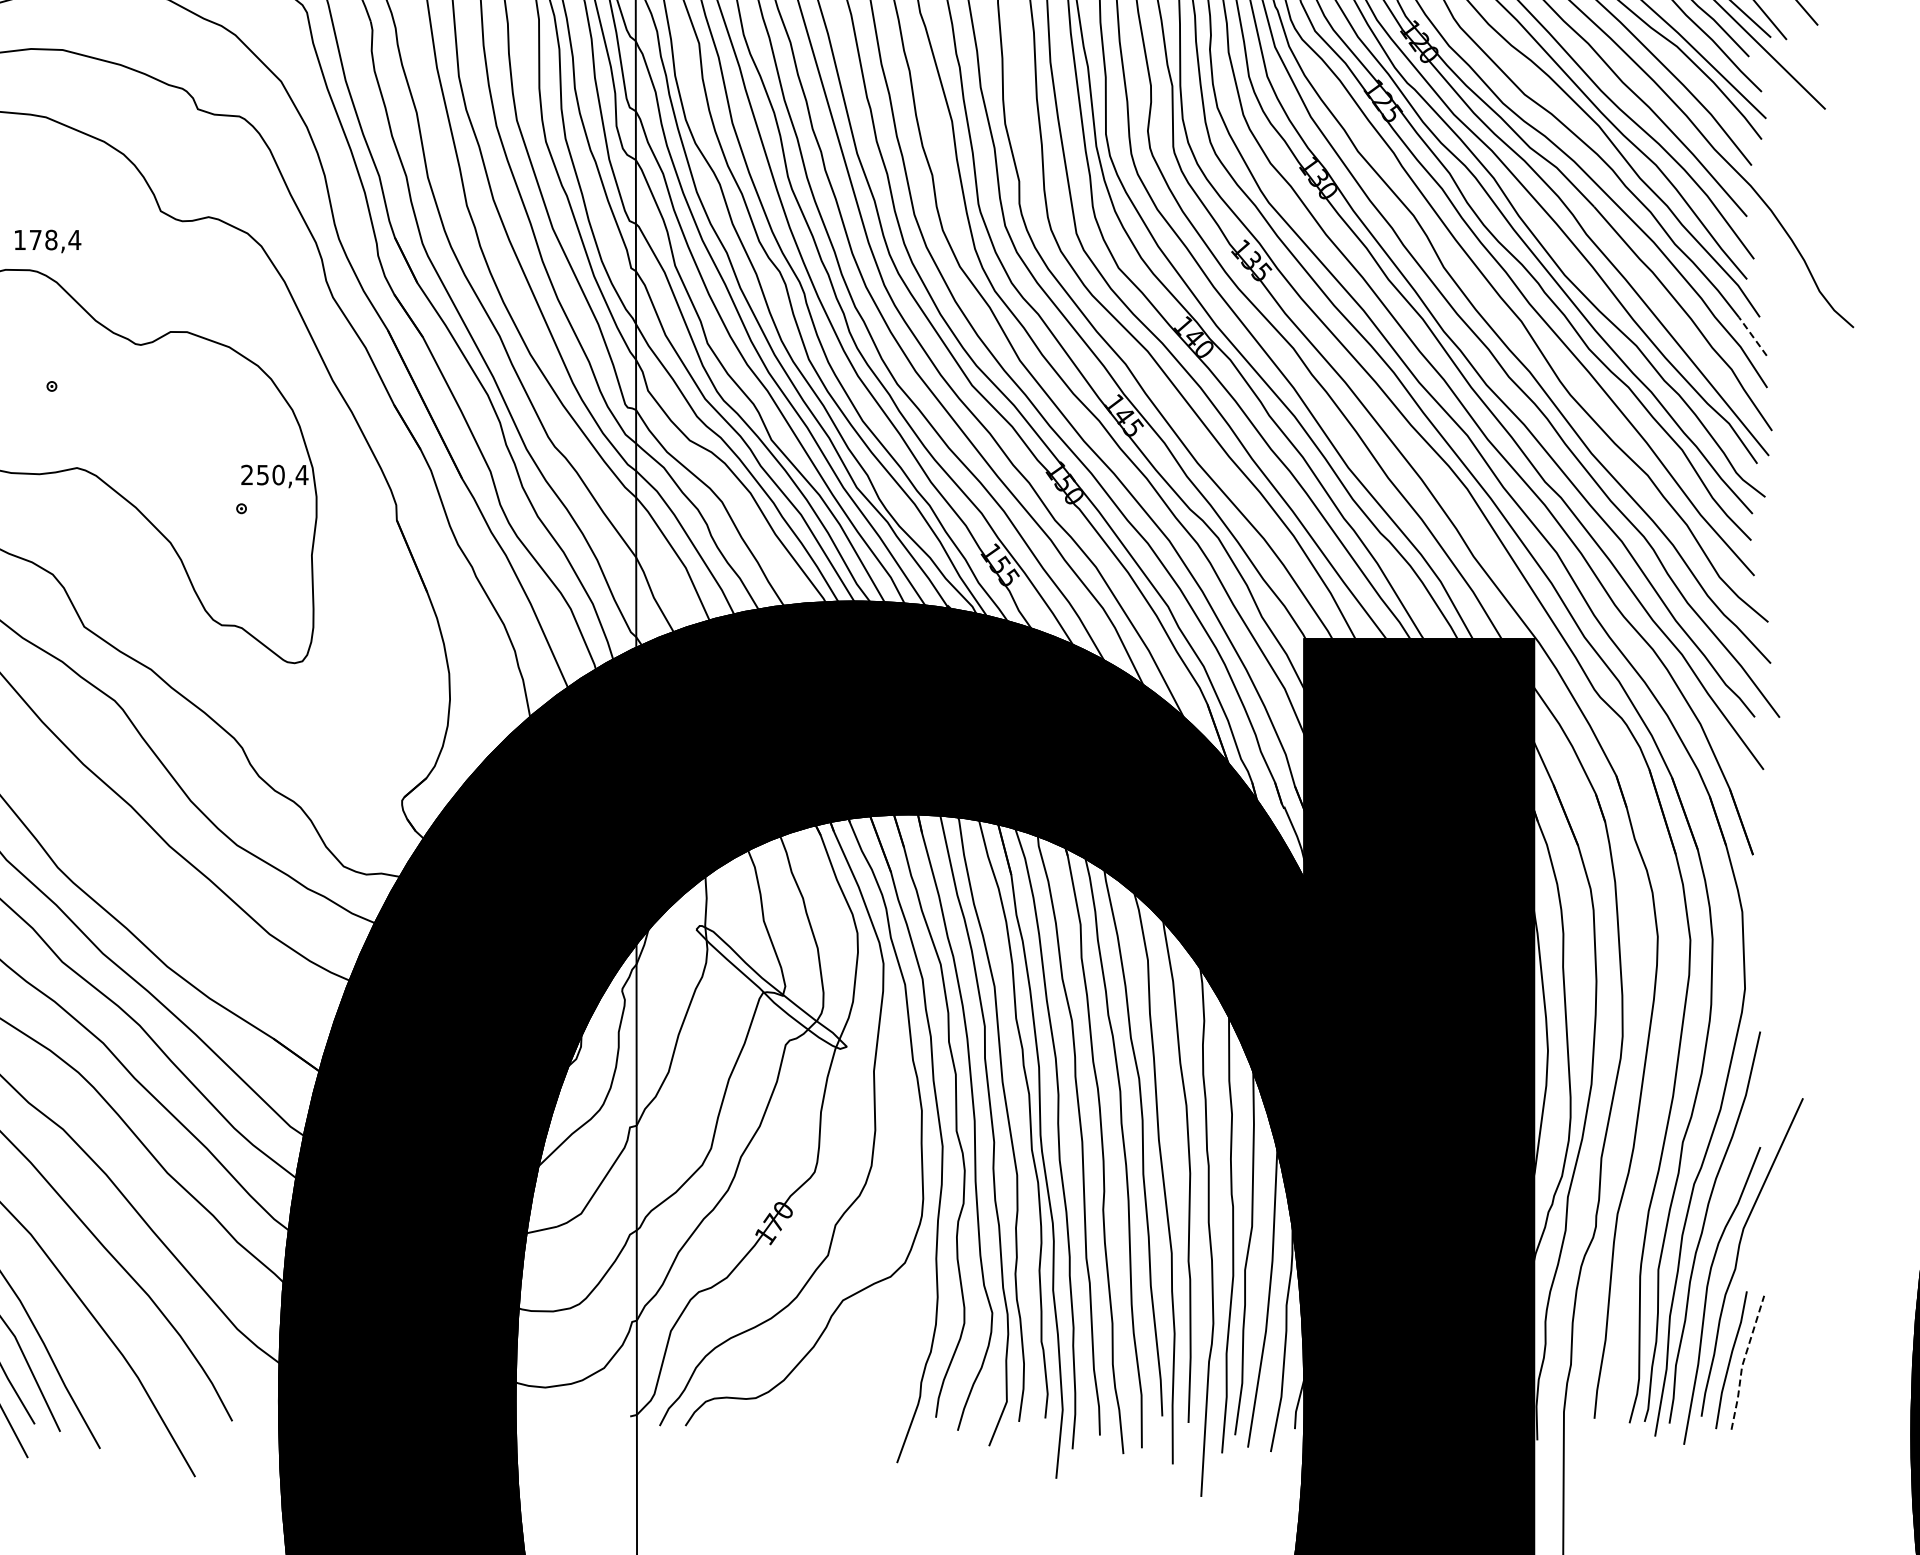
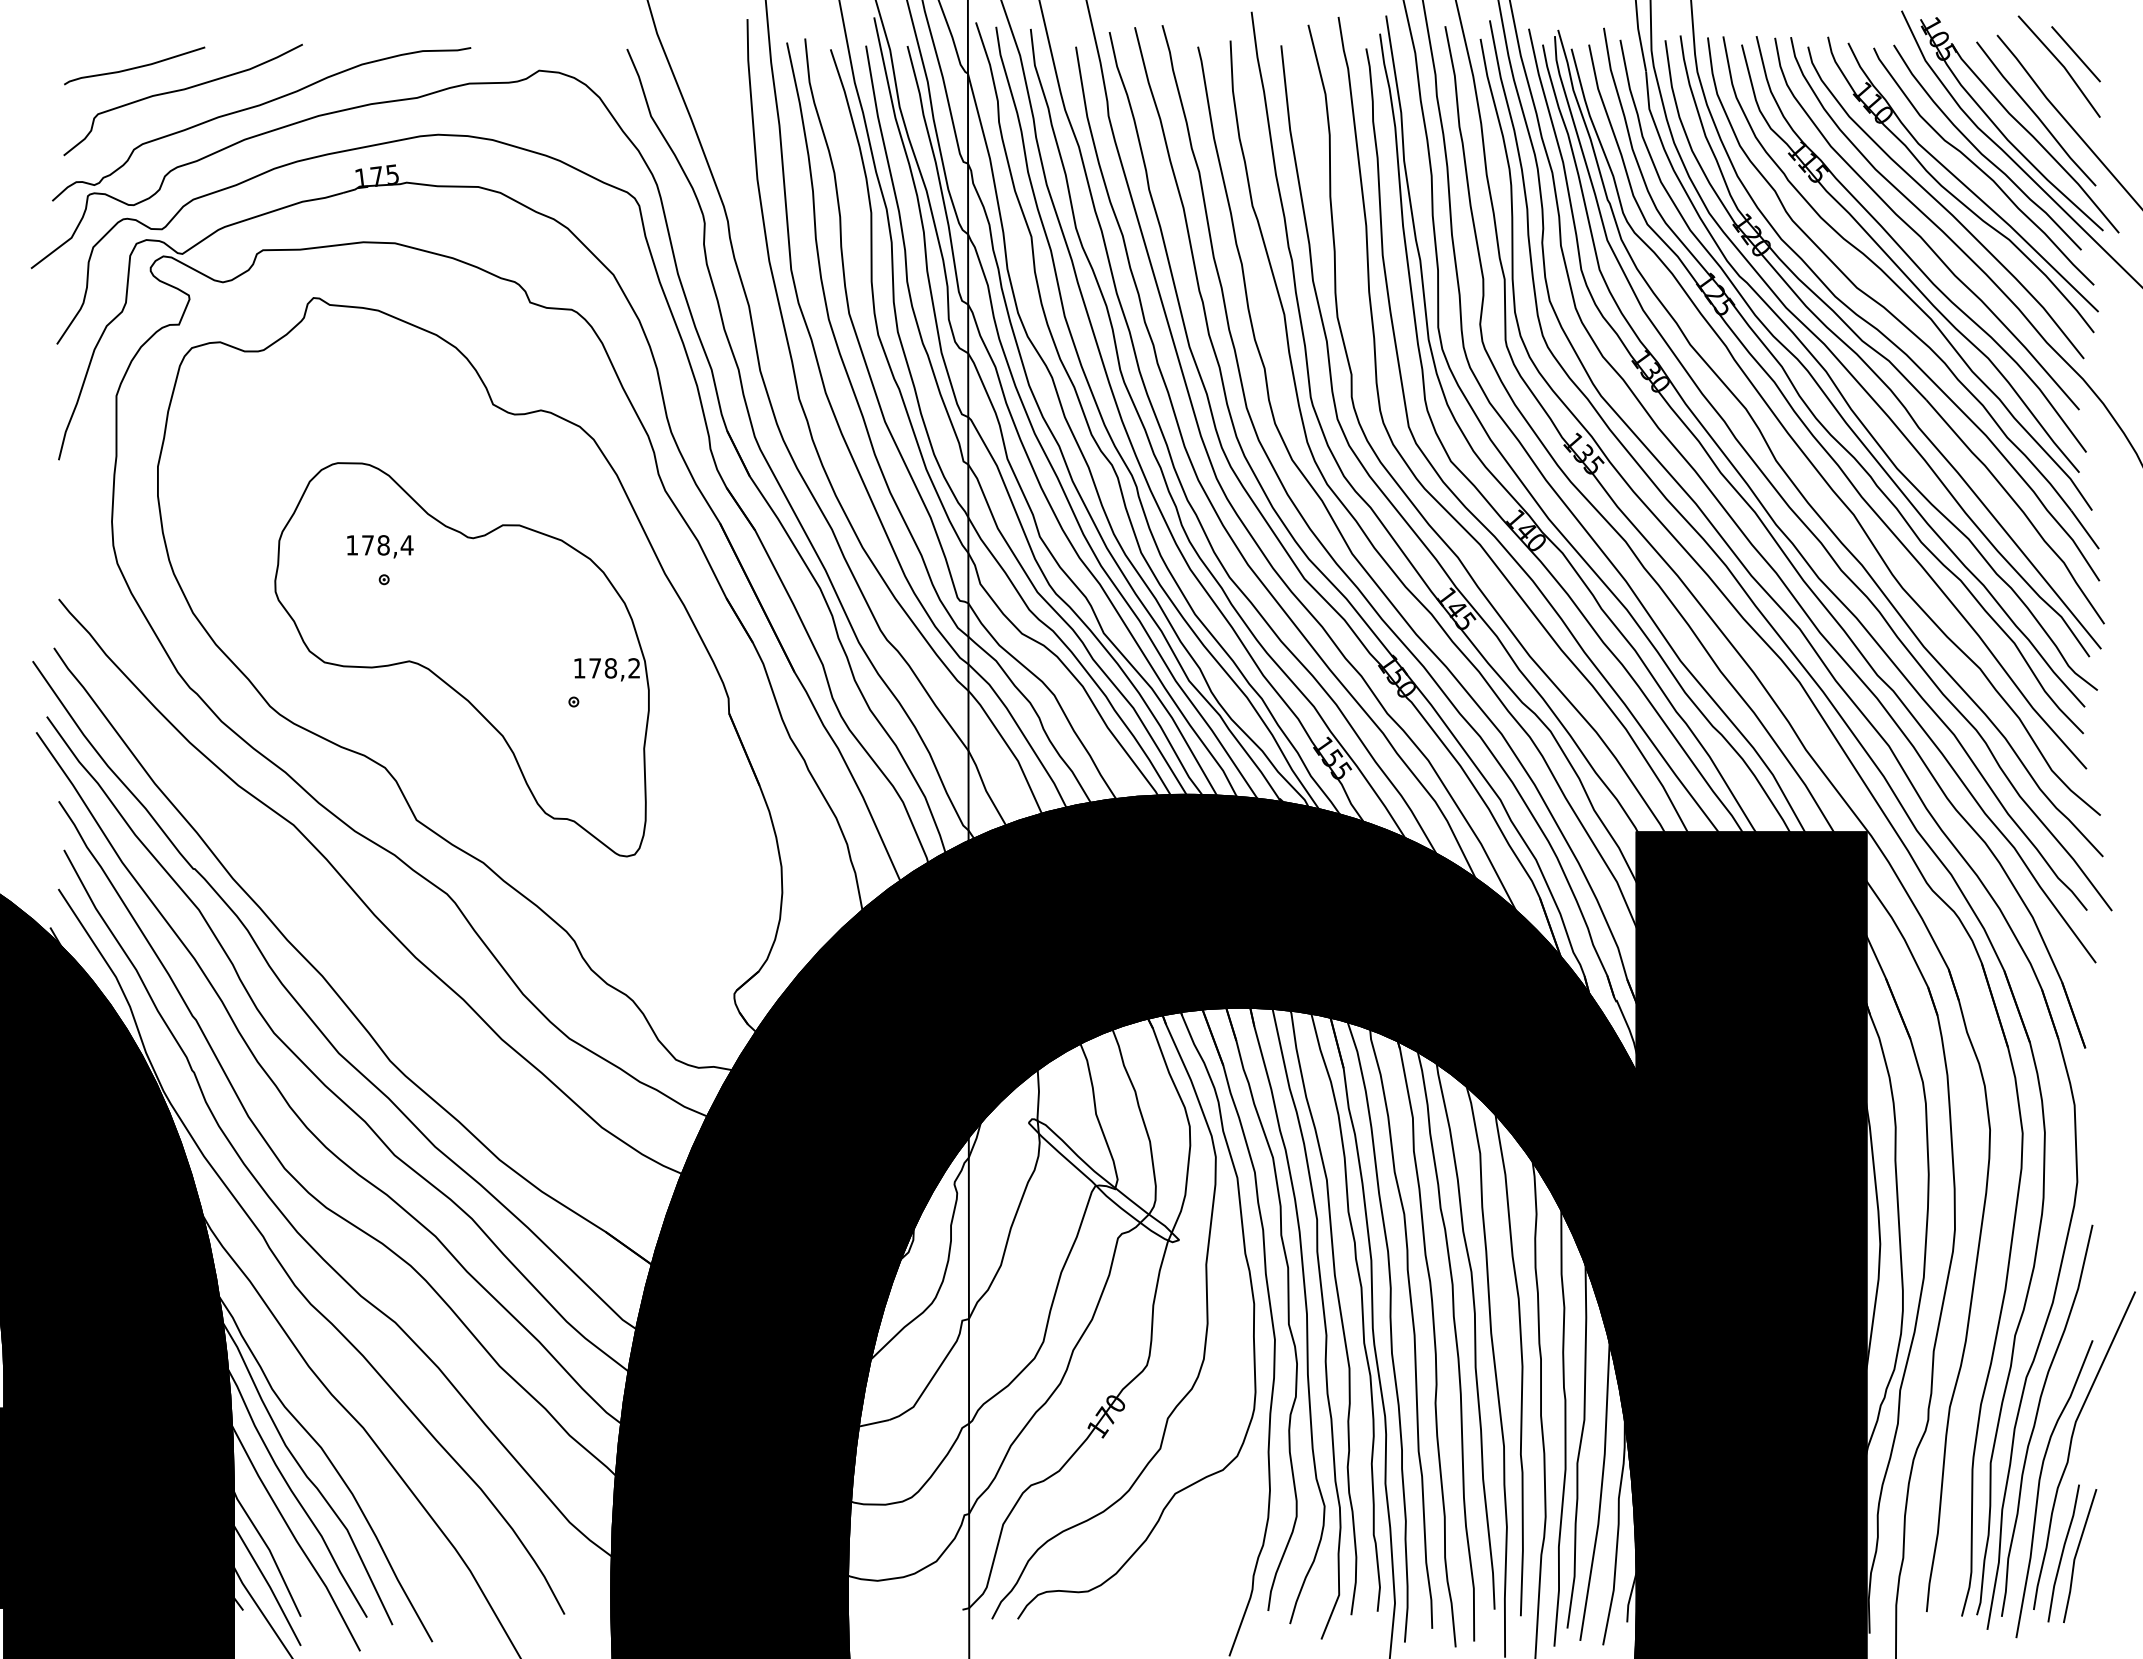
text: (48, 241) -> (380, 546), moved
line: (1753, 336) -> (2085, 529), dashed -> solid
text: (274, 475) -> (606, 668), 250,4 -> 178,2
line: (1743, 1363) -> (2075, 1556), dashed -> solid

